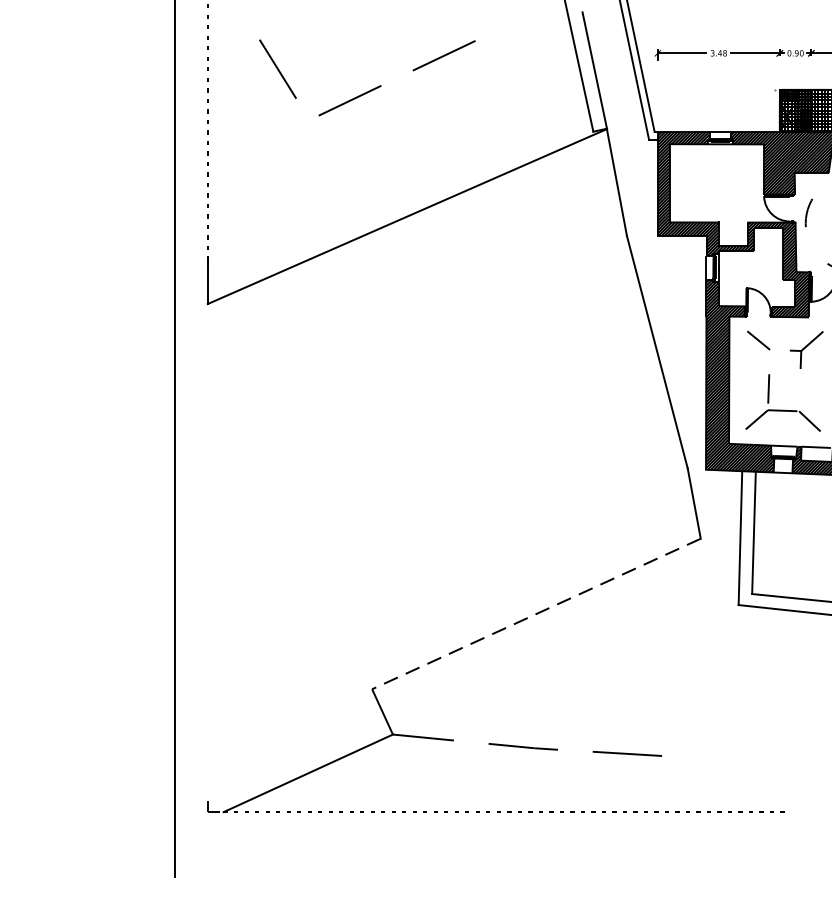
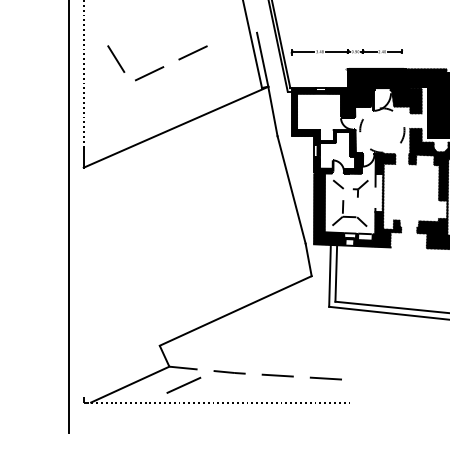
line: (535, 612) -> (235, 310), dashed -> solid
line: (730, 760) -> (325, 378), added
line: (423, 773) -> (183, 384), added

